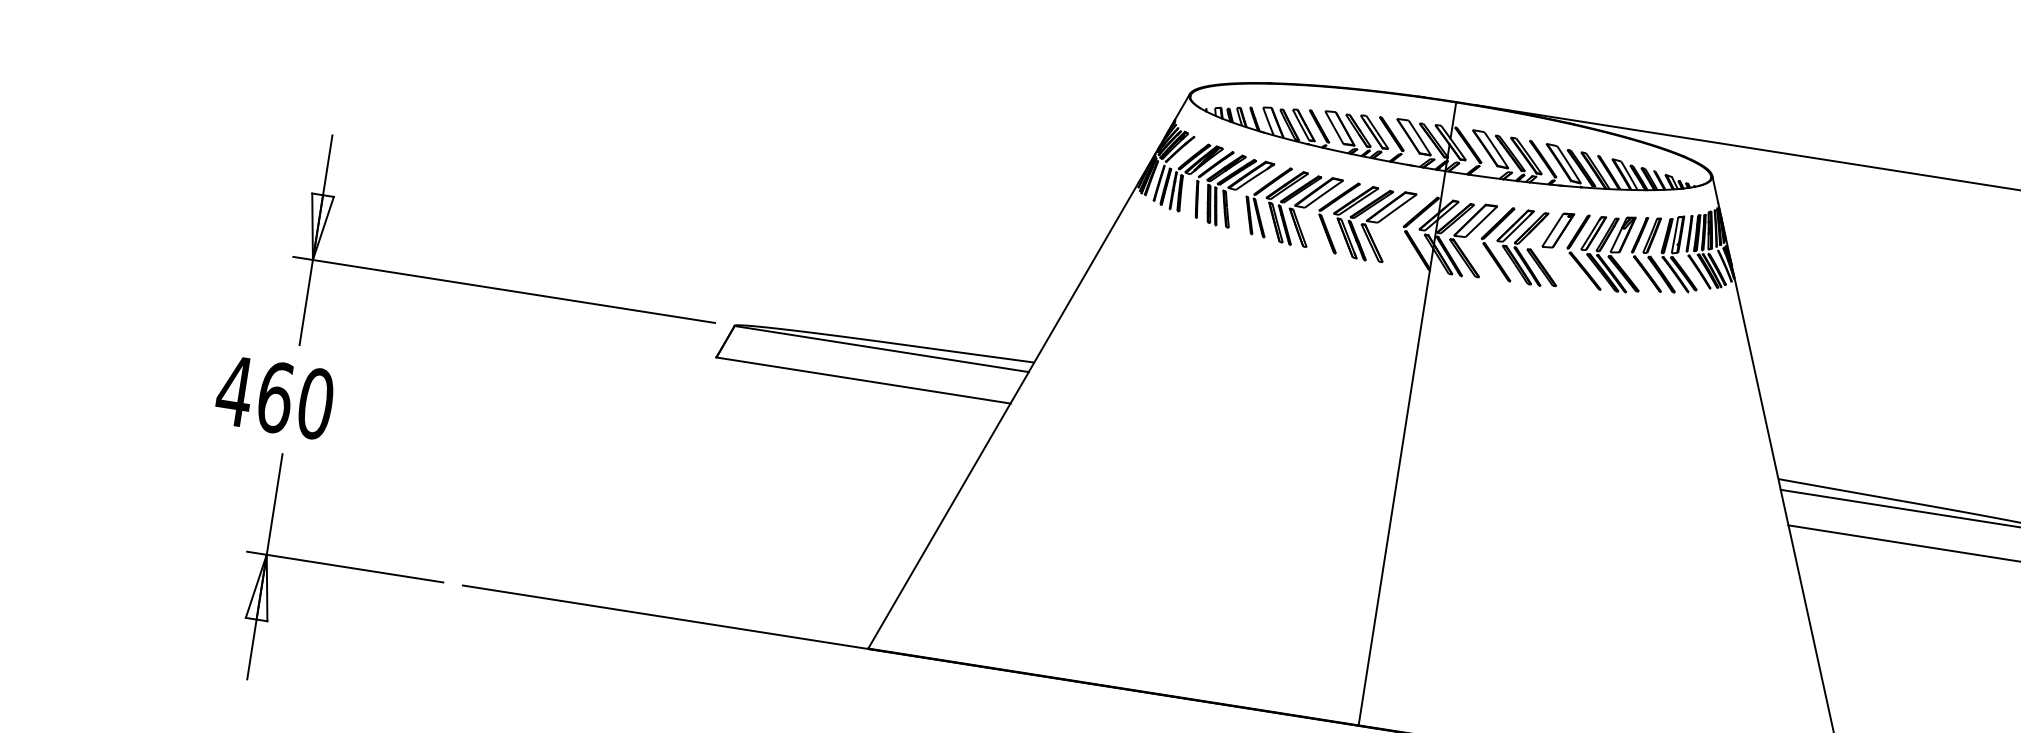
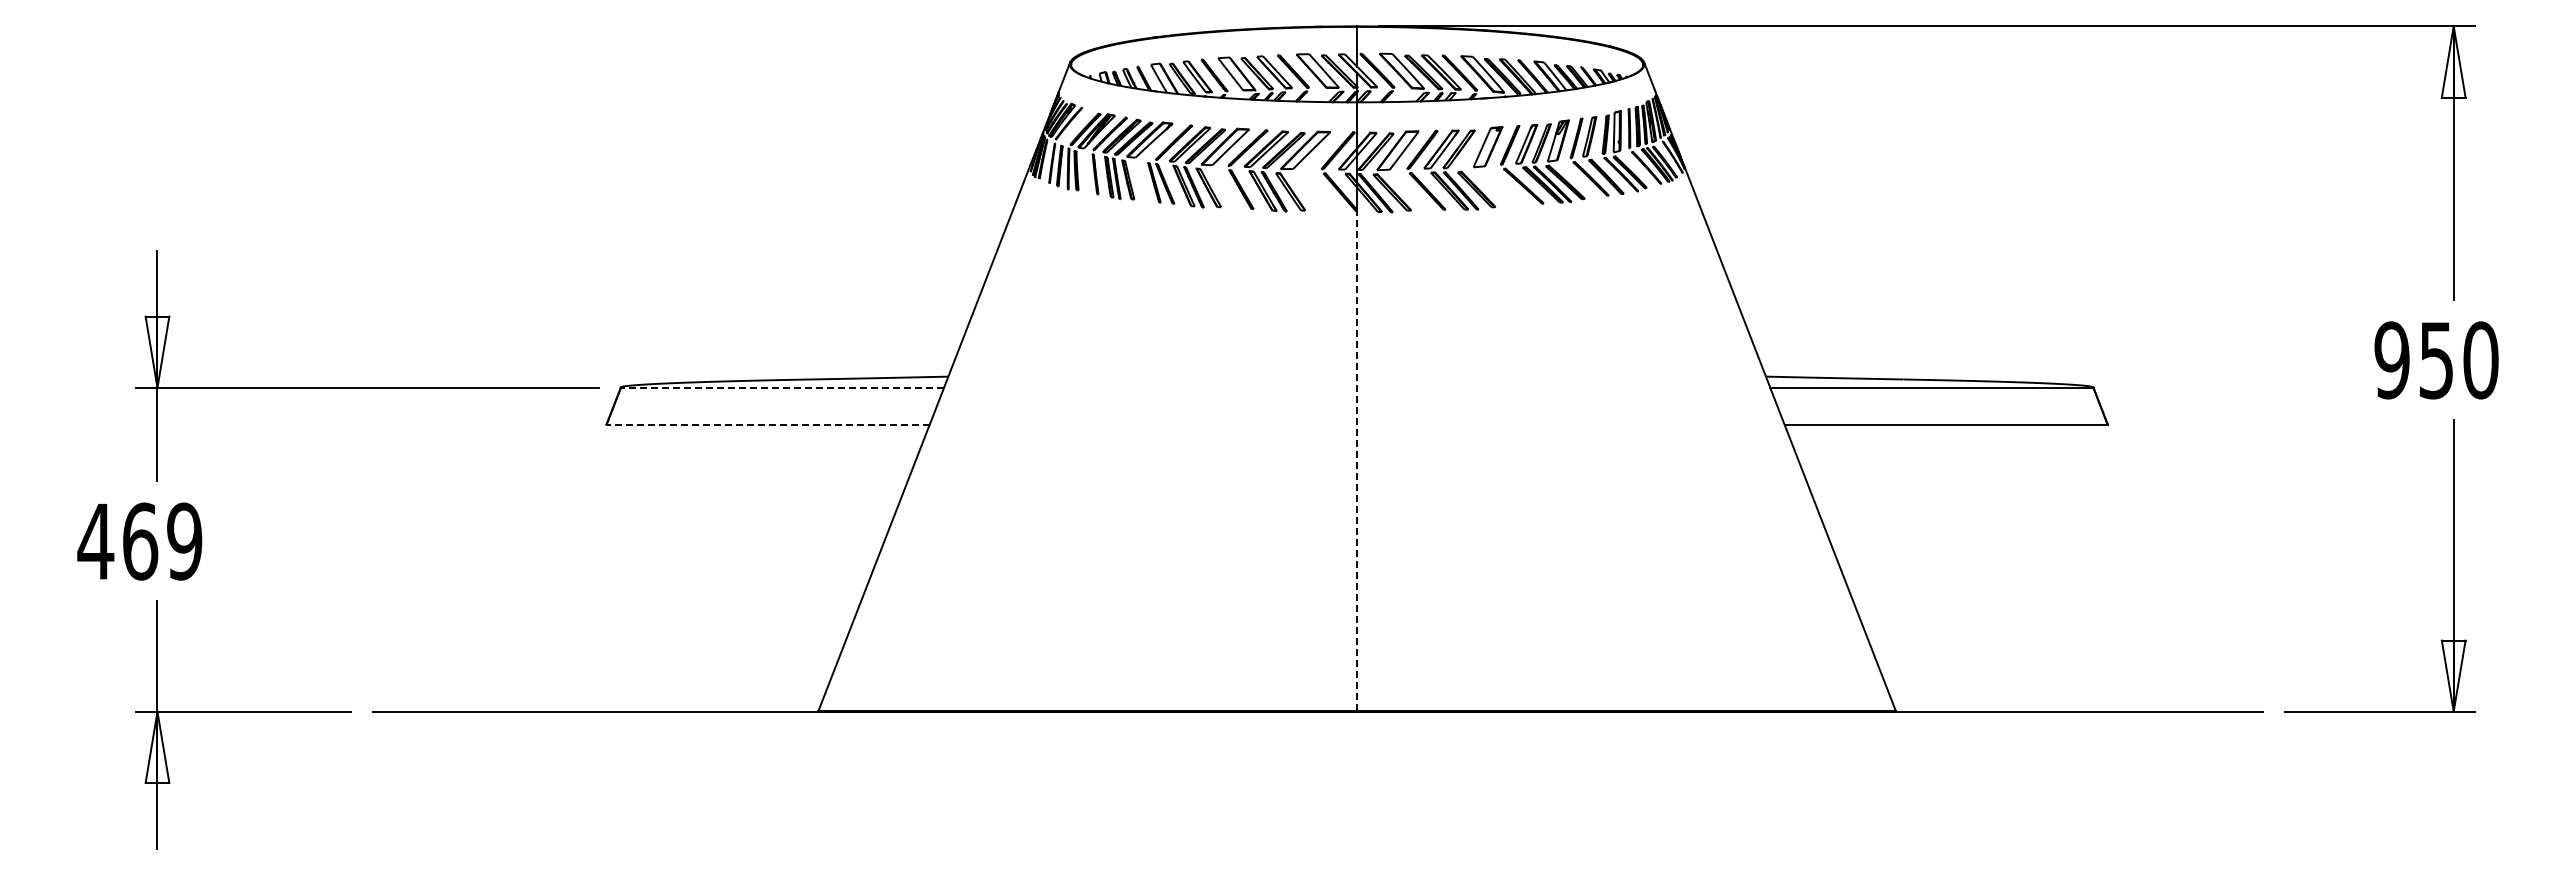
line: (881, 348) -> (782, 387), solid -> dashed
line: (863, 380) -> (768, 424), solid -> dashed
text: (315, 403) -> (184, 541), 460 -> 469
line: (1394, 498) -> (1357, 461), solid -> dashed

